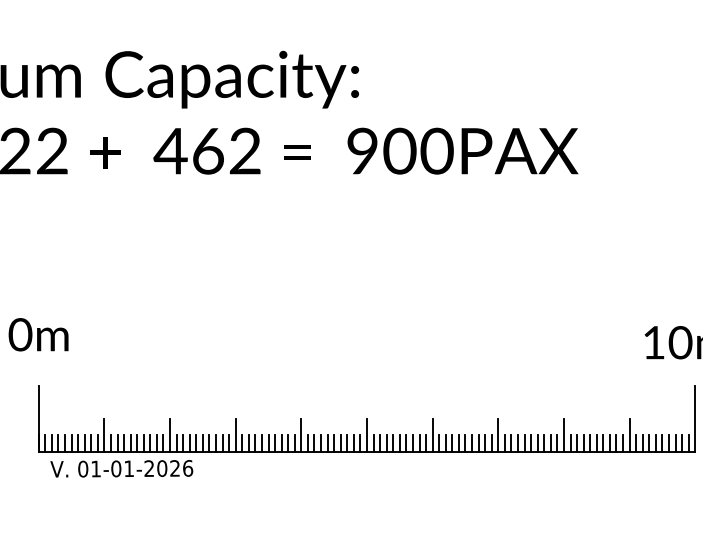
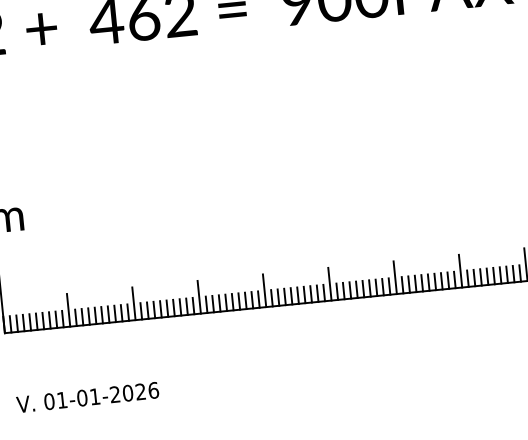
text: (121, 468) -> (87, 397), moved

